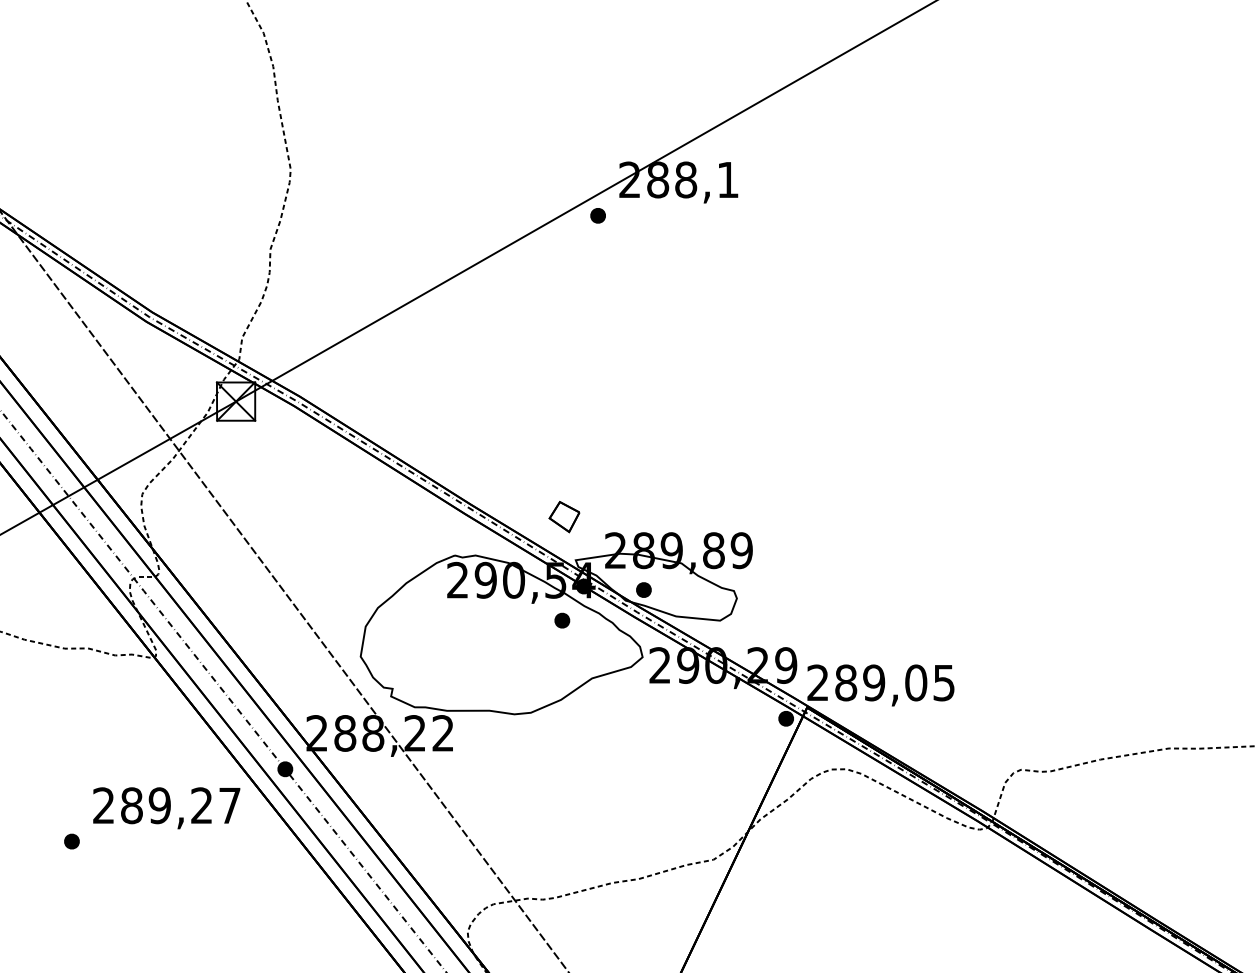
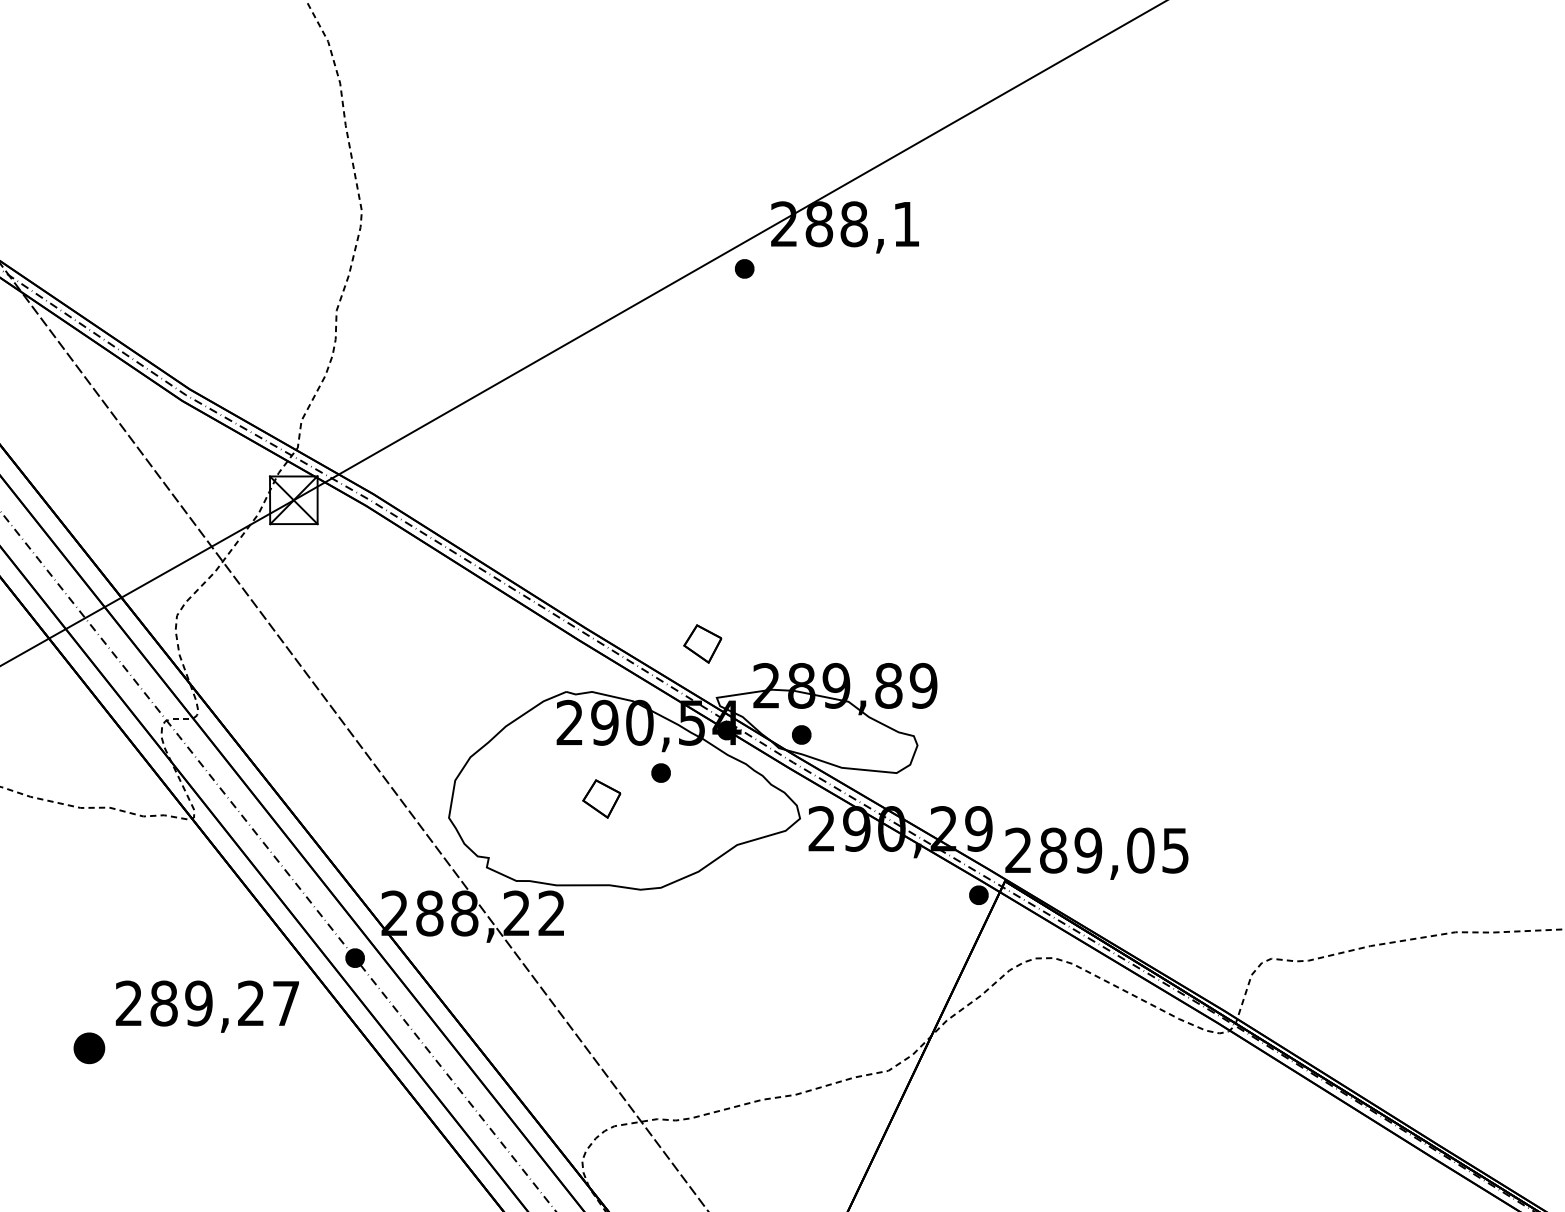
part: (561, 620) -> (660, 772), moved
part: (483, 641) -> (601, 798), added
part: (72, 841) -> (89, 1047), size x1.6

